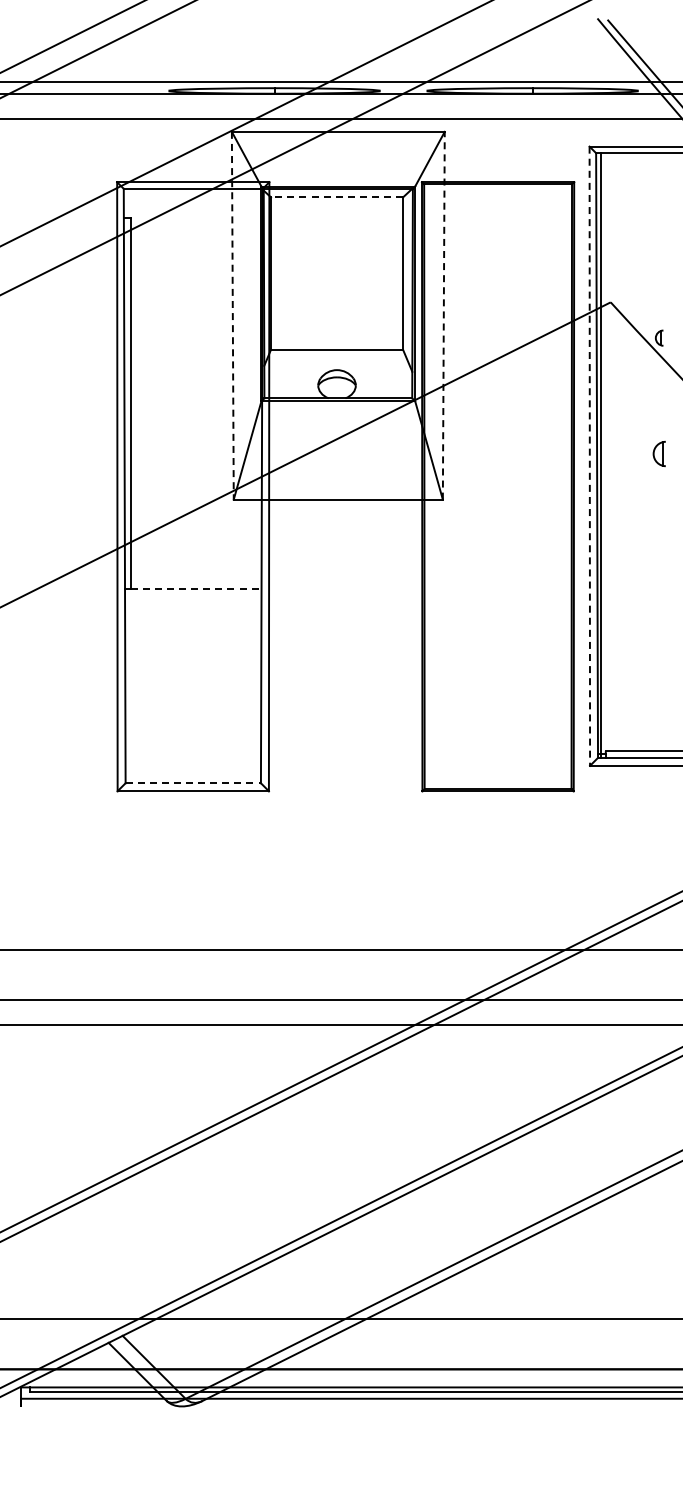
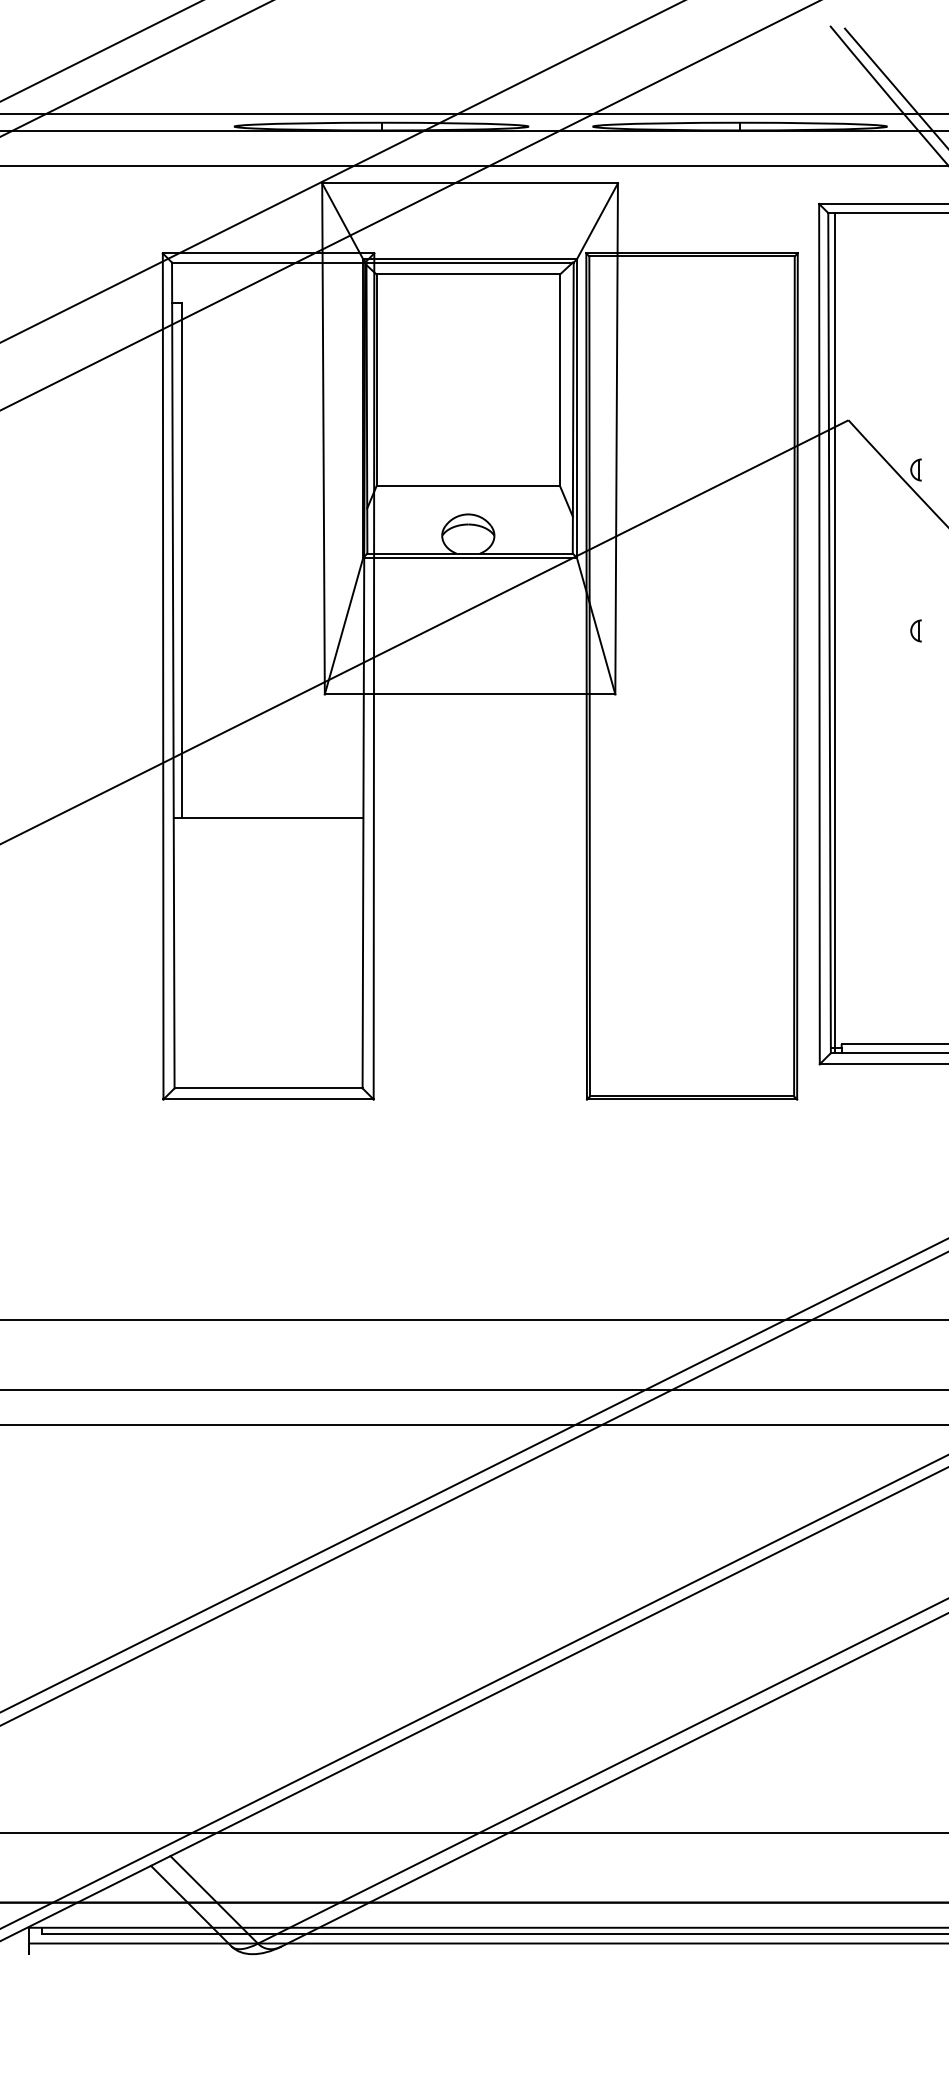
line: (336, 197) -> (467, 274), dashed -> solid
line: (232, 315) -> (323, 438), dashed -> solid
line: (443, 315) -> (616, 438), dashed -> solid
part: (659, 453) -> (916, 630), size x0.62
line: (589, 456) -> (819, 634), dashed -> solid
line: (196, 588) -> (273, 817), dashed -> solid
line: (193, 783) -> (268, 1088), dashed -> solid

